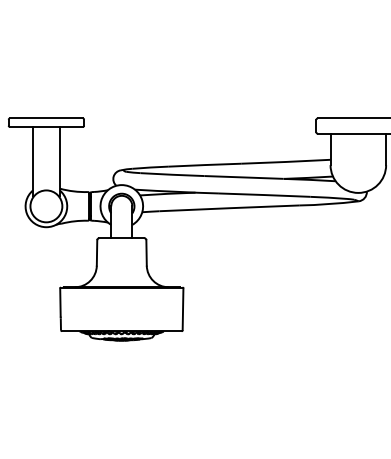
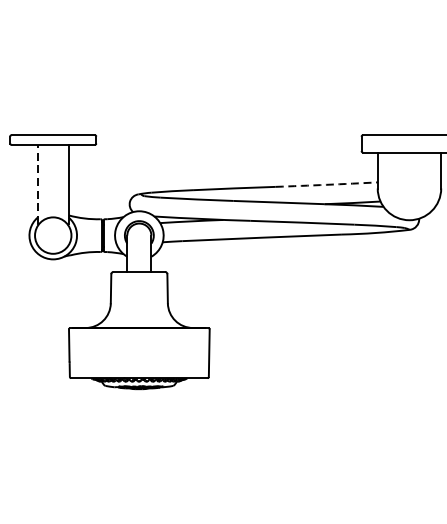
line: (32, 161) -> (37, 184), solid -> dashed
arc: (285, 161) -> (326, 184), solid -> dashed

